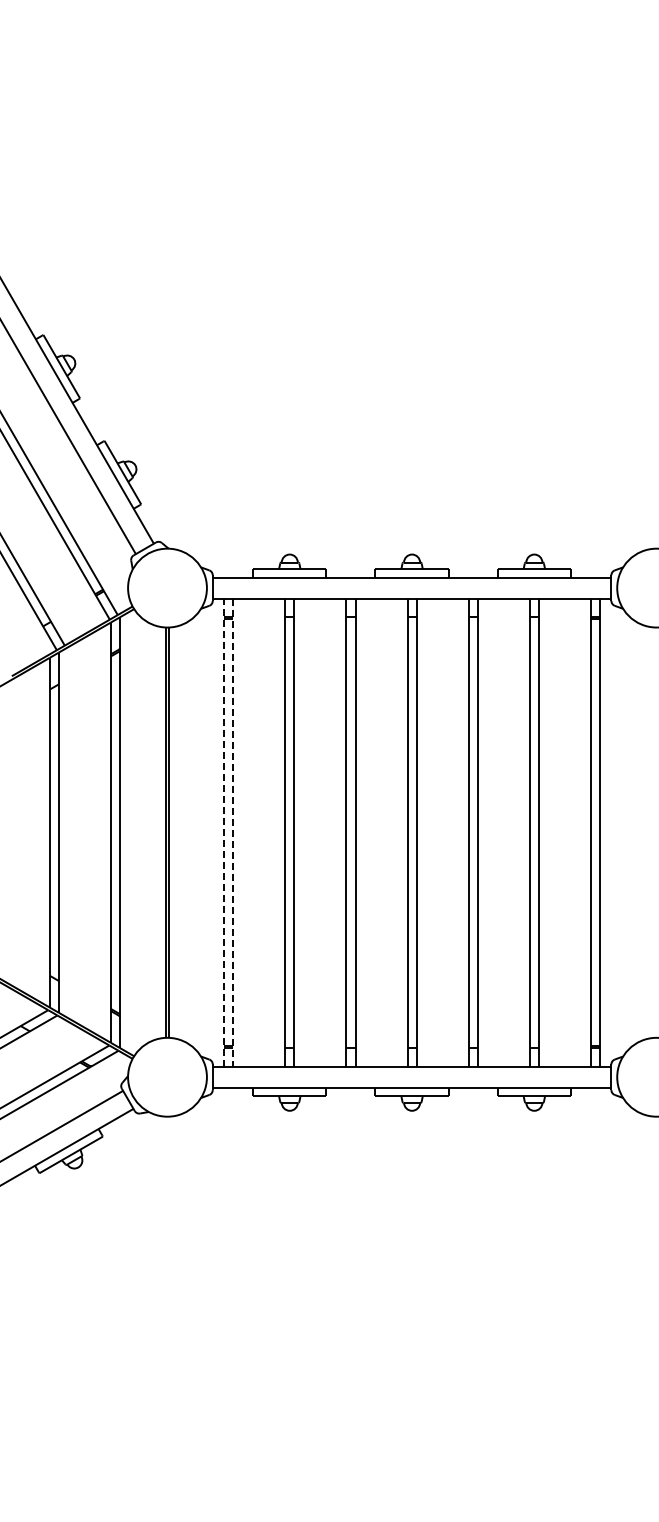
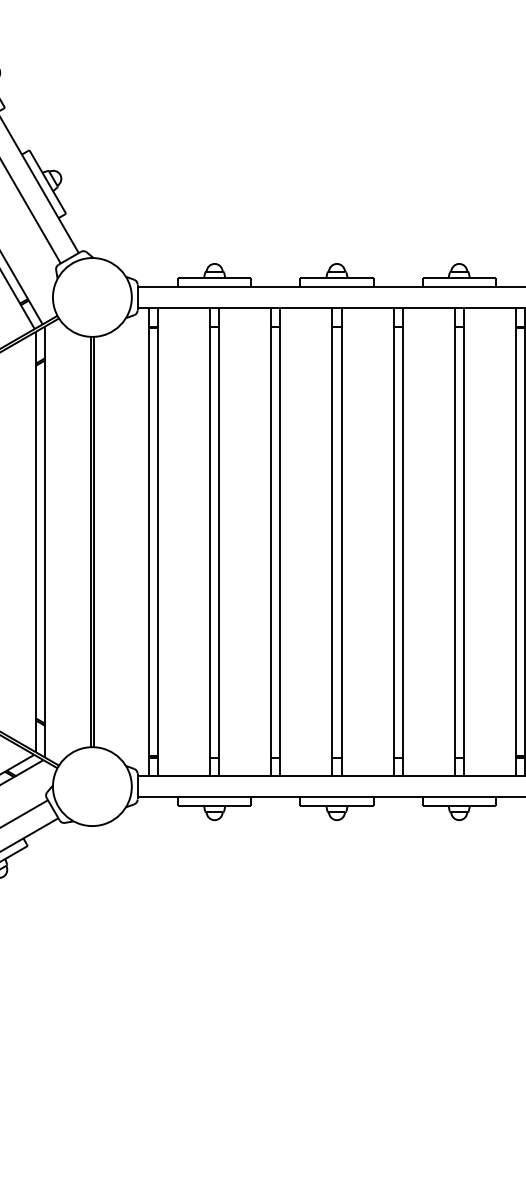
line: (224, 832) -> (149, 541), dashed -> solid
line: (233, 833) -> (158, 542), dashed -> solid

